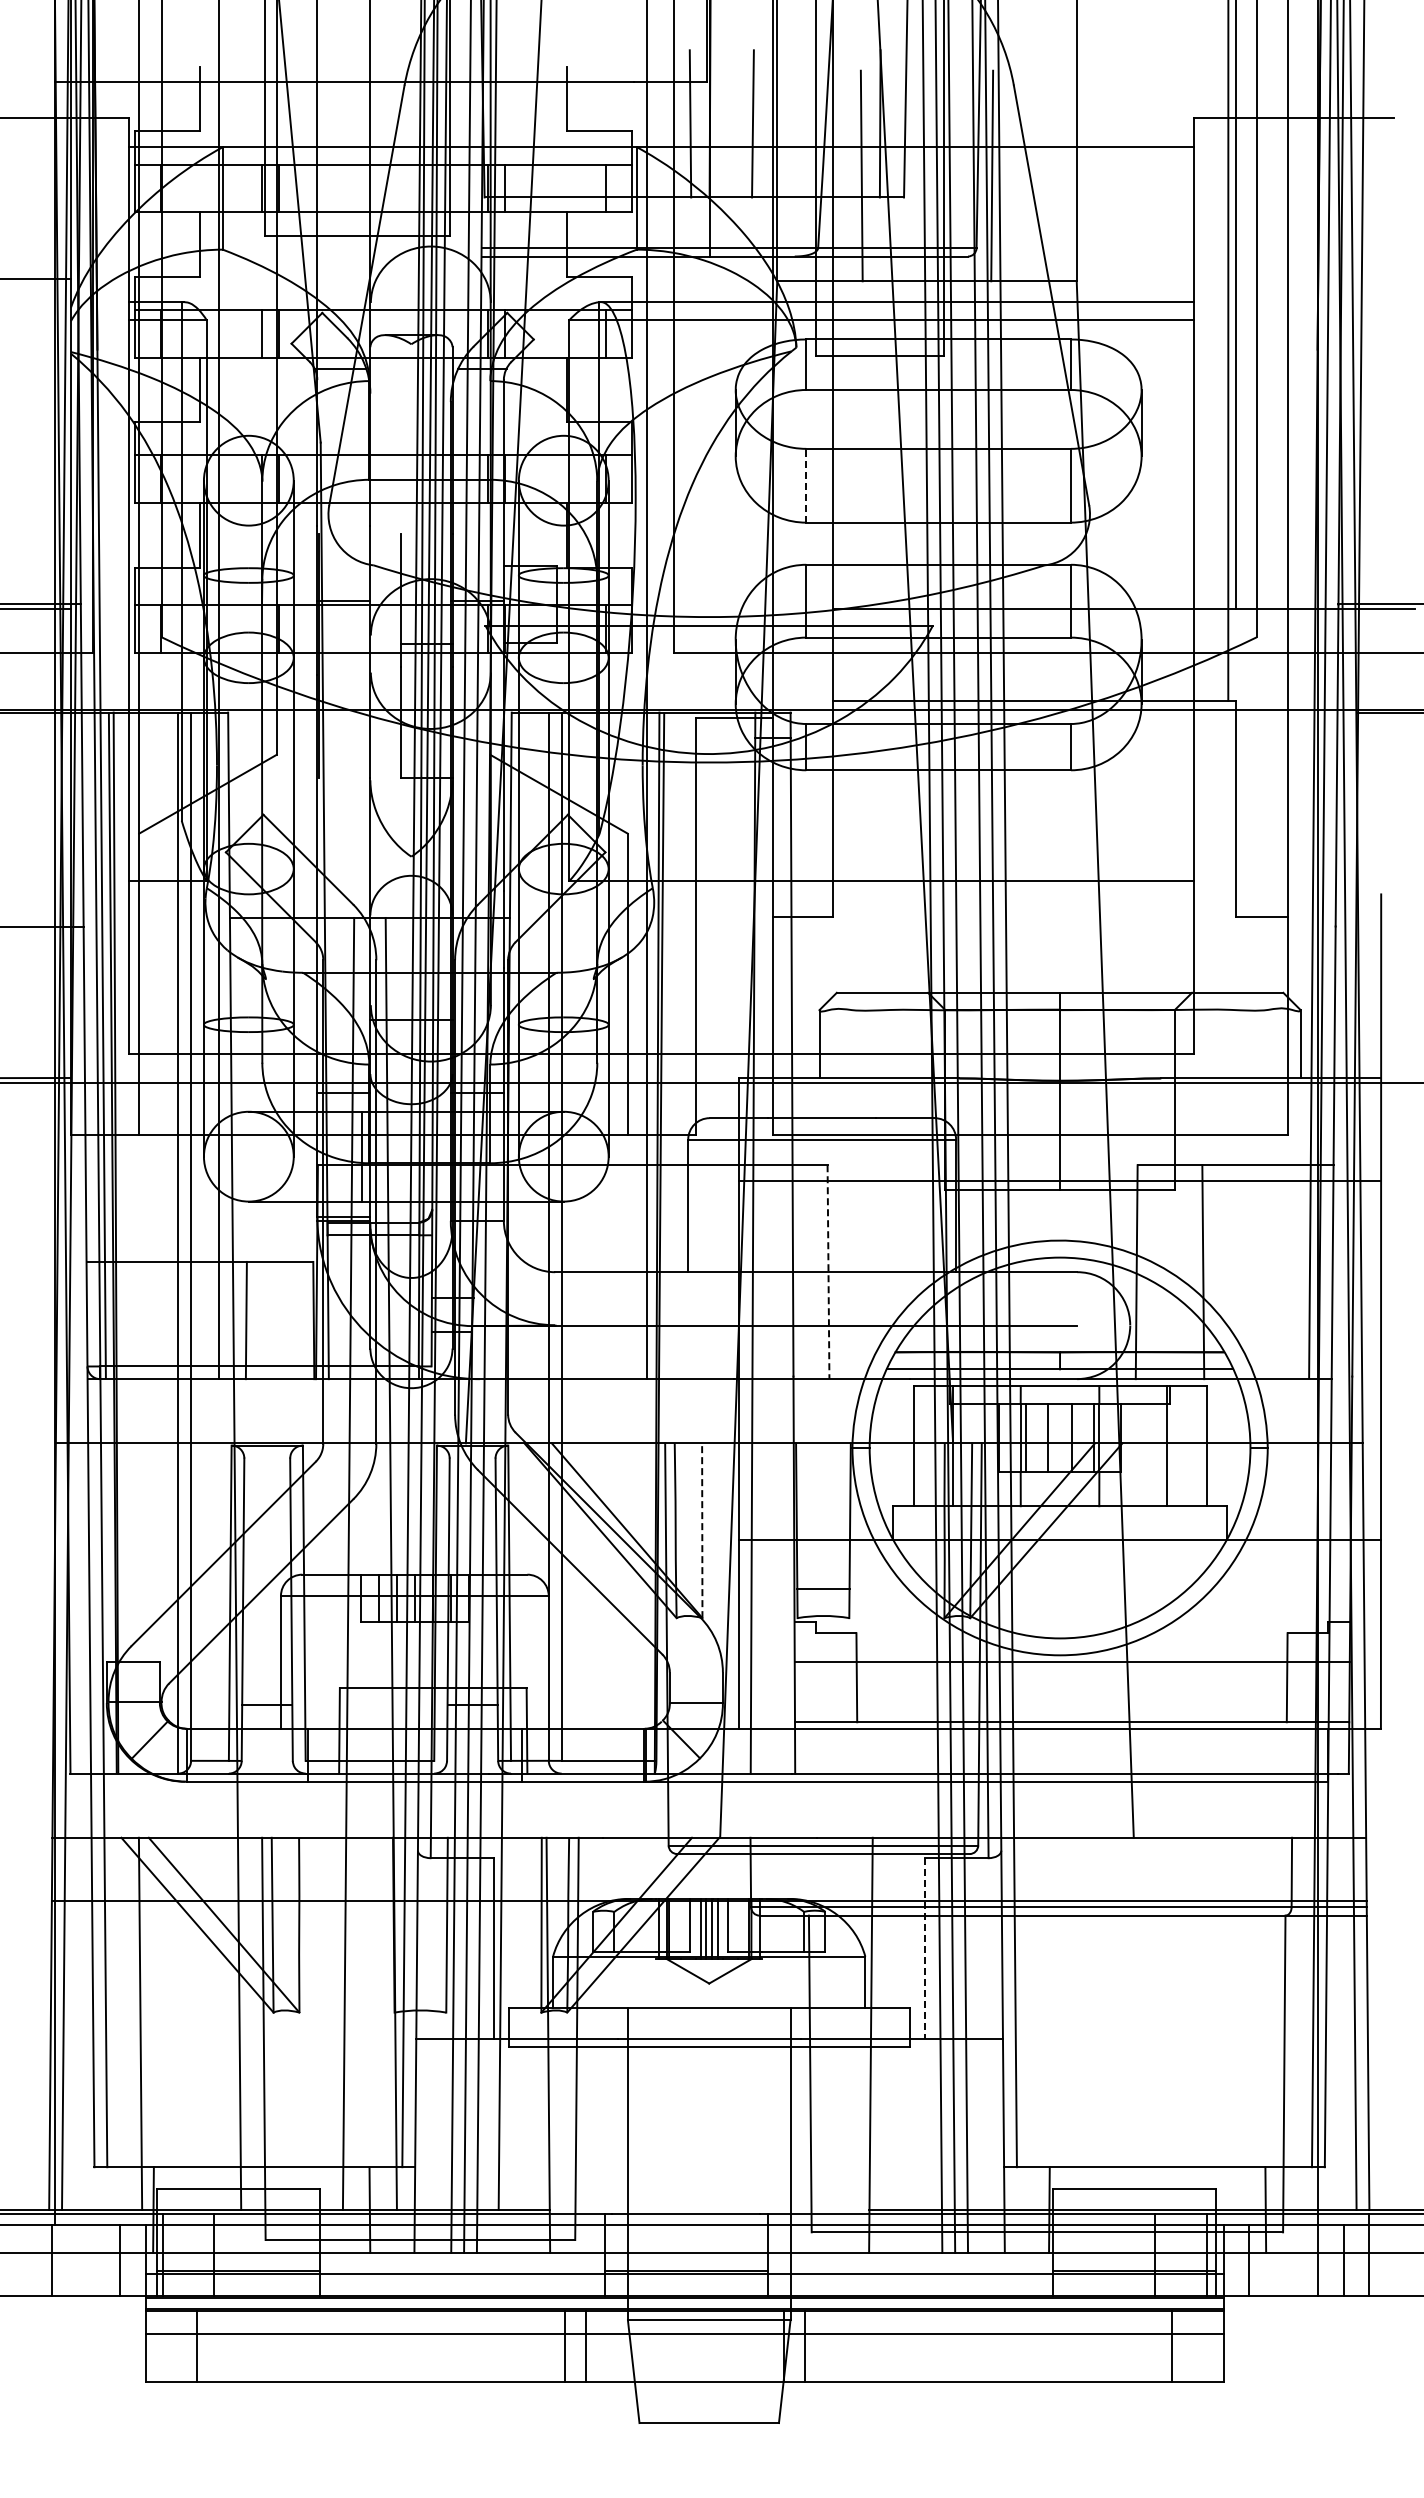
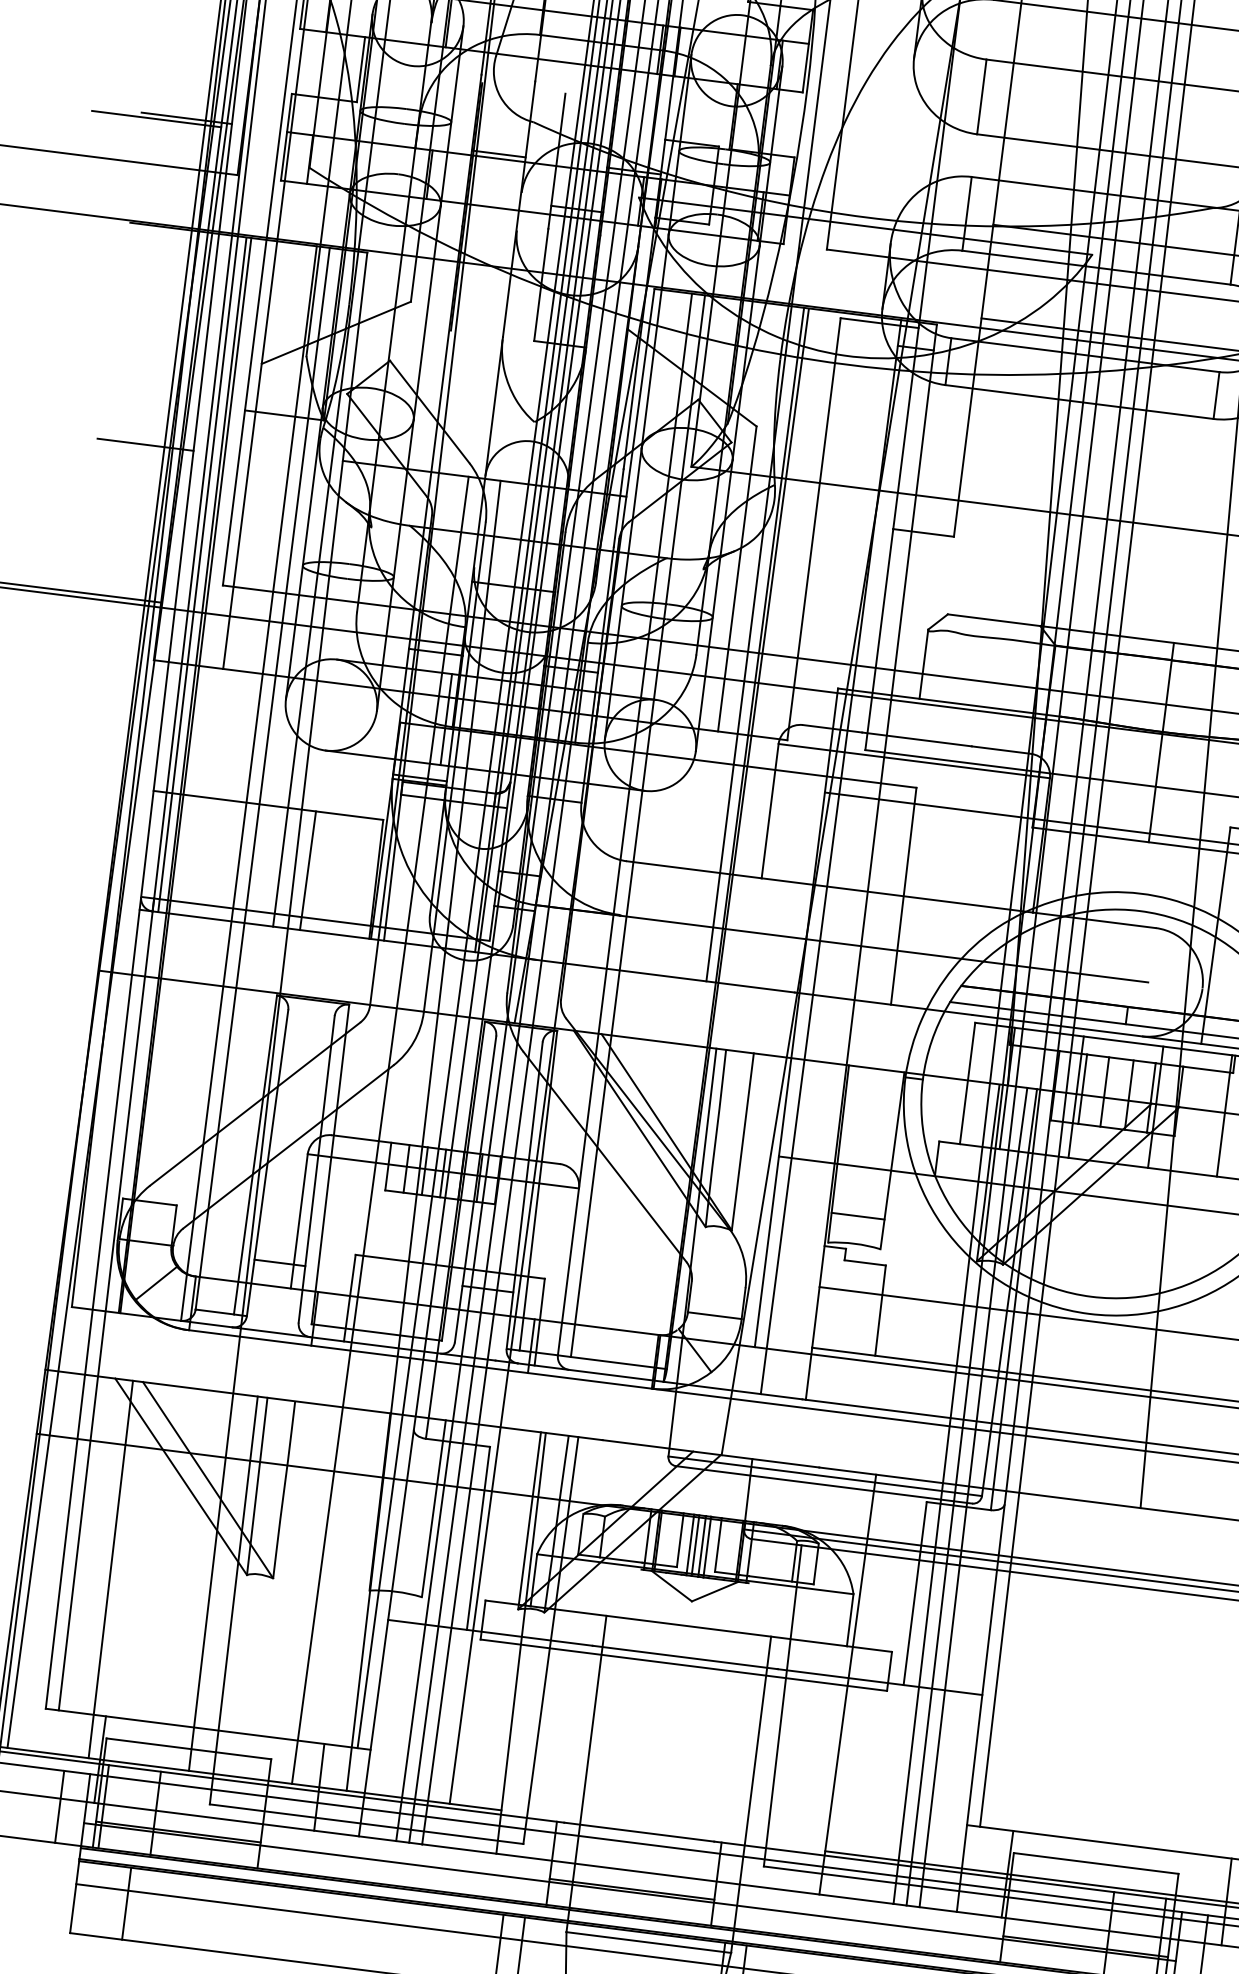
line: (806, 485) -> (982, 96), dashed -> solid
line: (828, 1272) -> (903, 896), dashed -> solid
line: (702, 1530) -> (743, 1141), dashed -> solid
line: (925, 1949) -> (915, 1594), dashed -> solid

